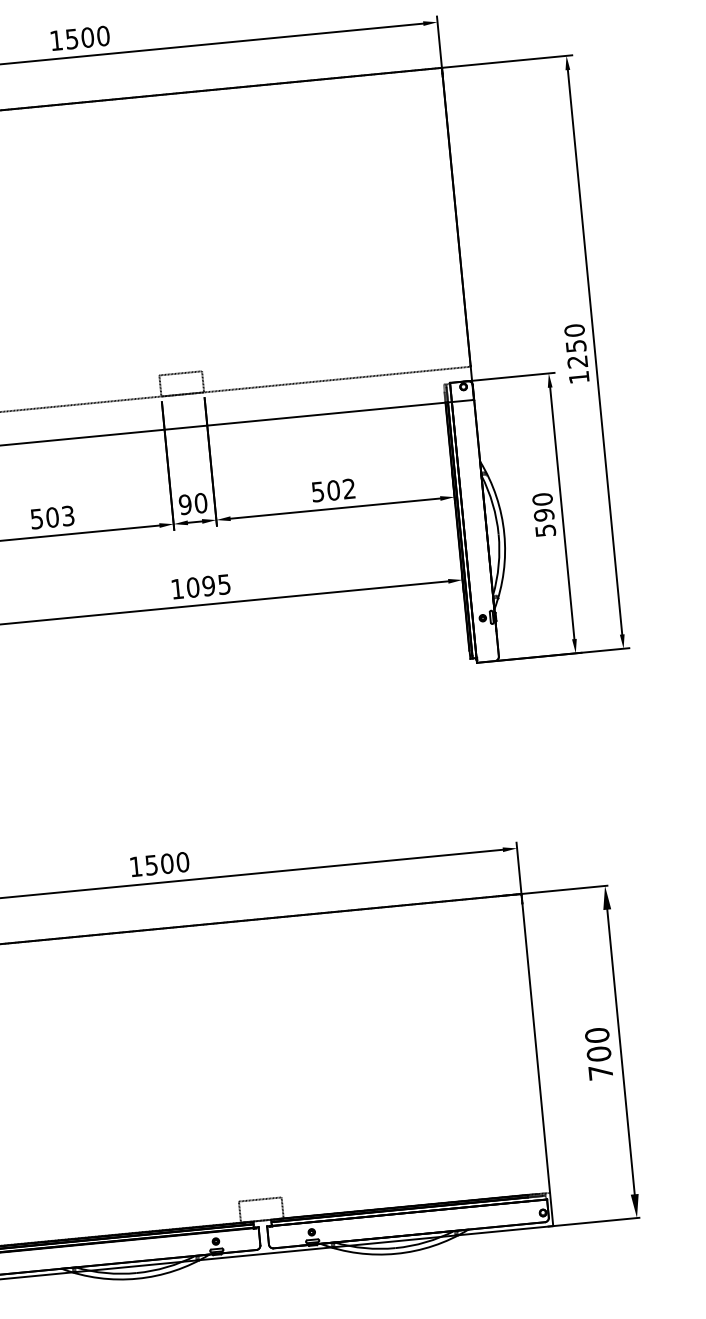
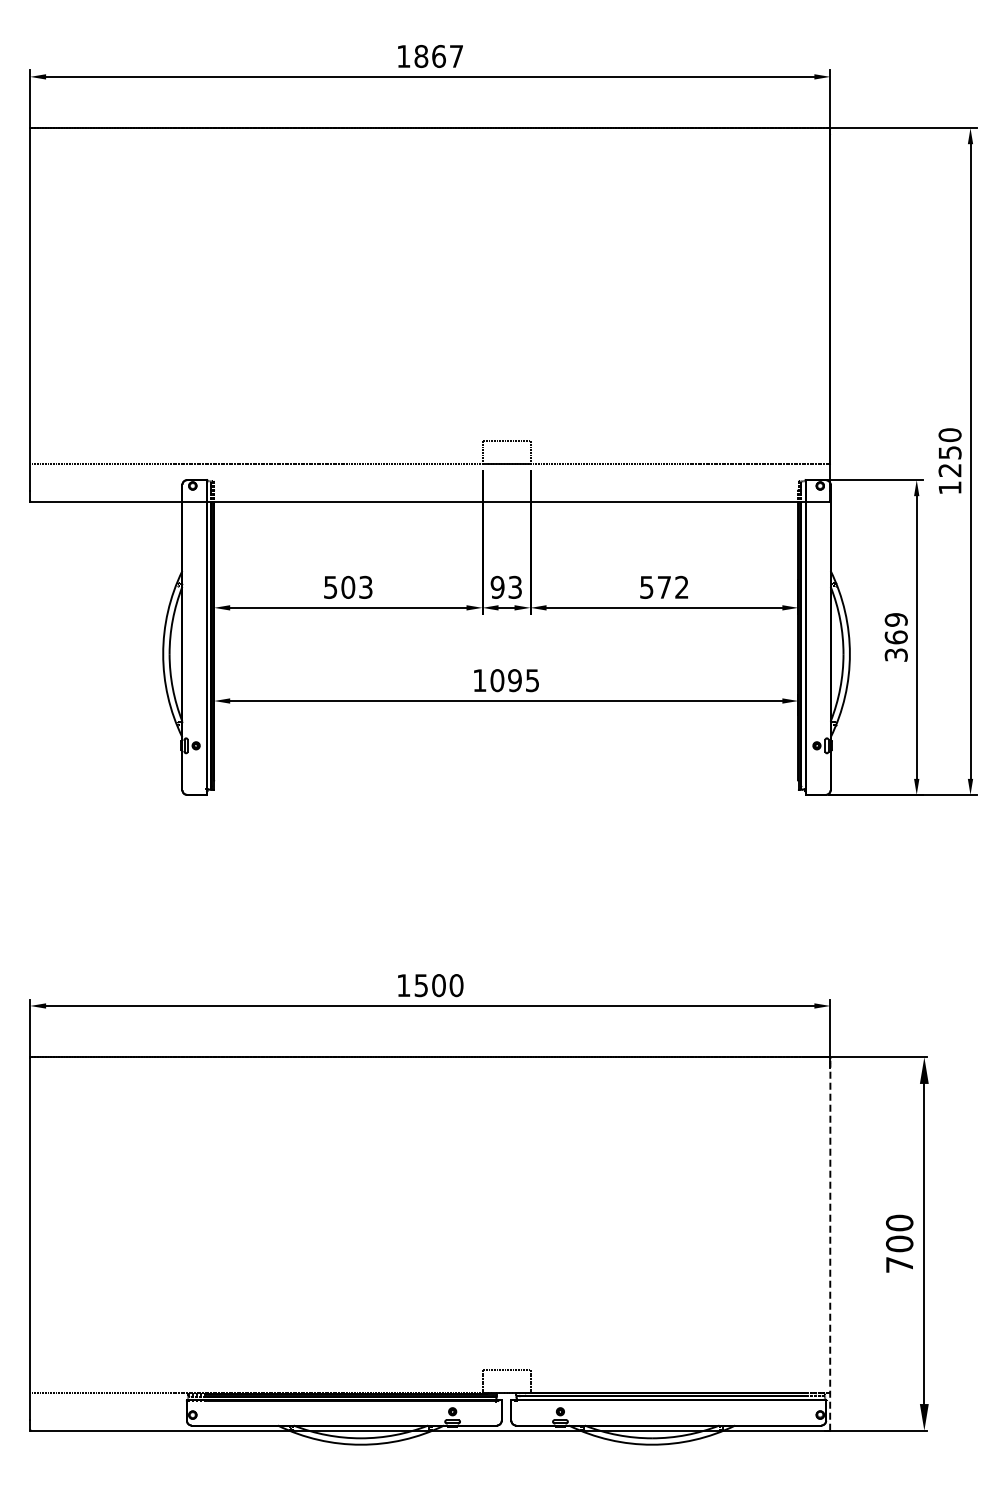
text: (87, 36) -> (438, 55), 1500 -> 1867
text: (333, 489) -> (664, 586), 502 -> 572
text: (201, 503) -> (515, 587), 90 -> 93
text: (543, 515) -> (895, 637), 590 -> 369
line: (537, 1060) -> (830, 1244), solid -> dashed

